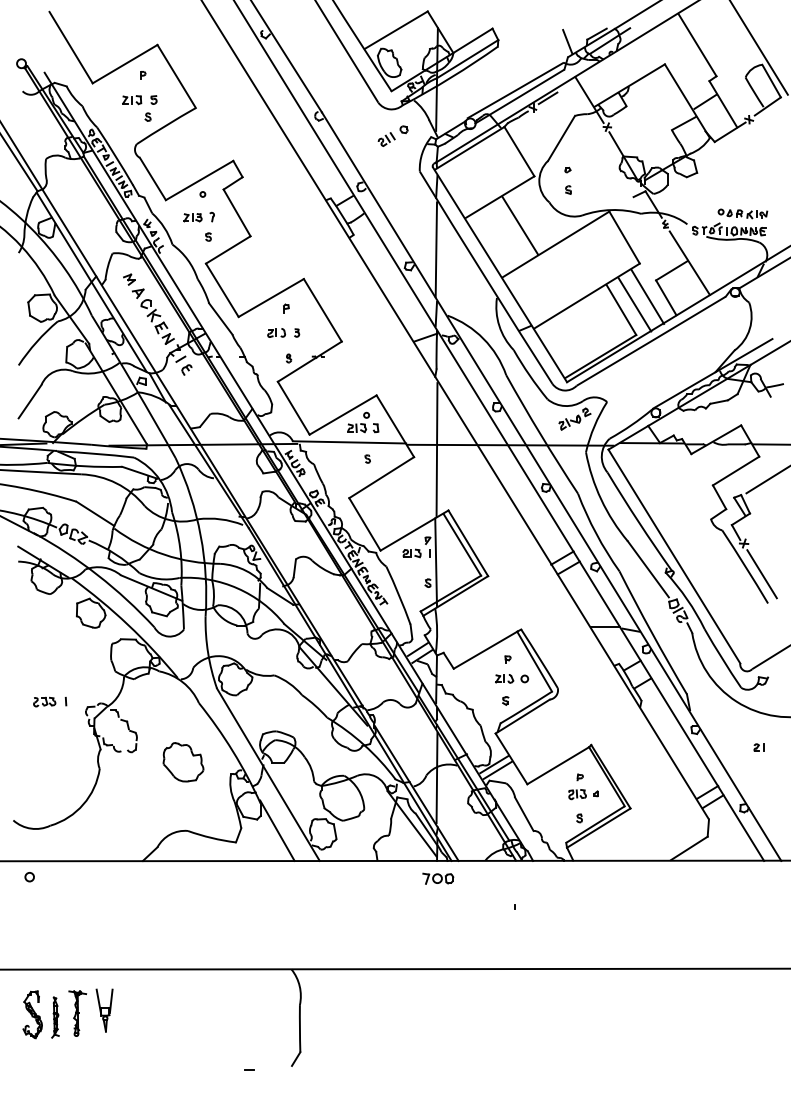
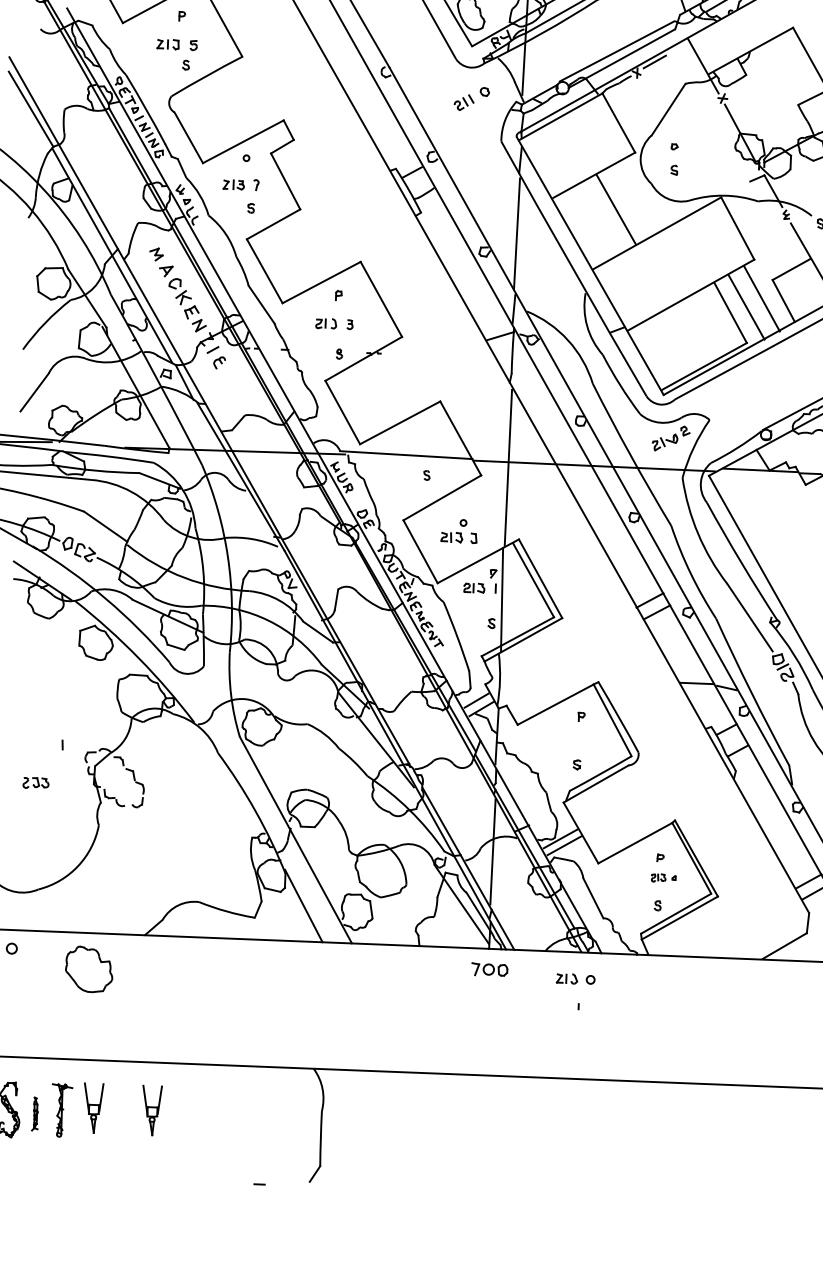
part: (363, 422) -> (459, 531), moved
part: (512, 678) -> (576, 978), moved
part: (44, 701) -> (35, 782), moved
part: (183, 762) -> (89, 969), moved
part: (583, 794) -> (663, 878), size x0.7
part: (154, 1010) -> (151, 1110), added
part: (55, 1017) -> (35, 1114), size x0.7

